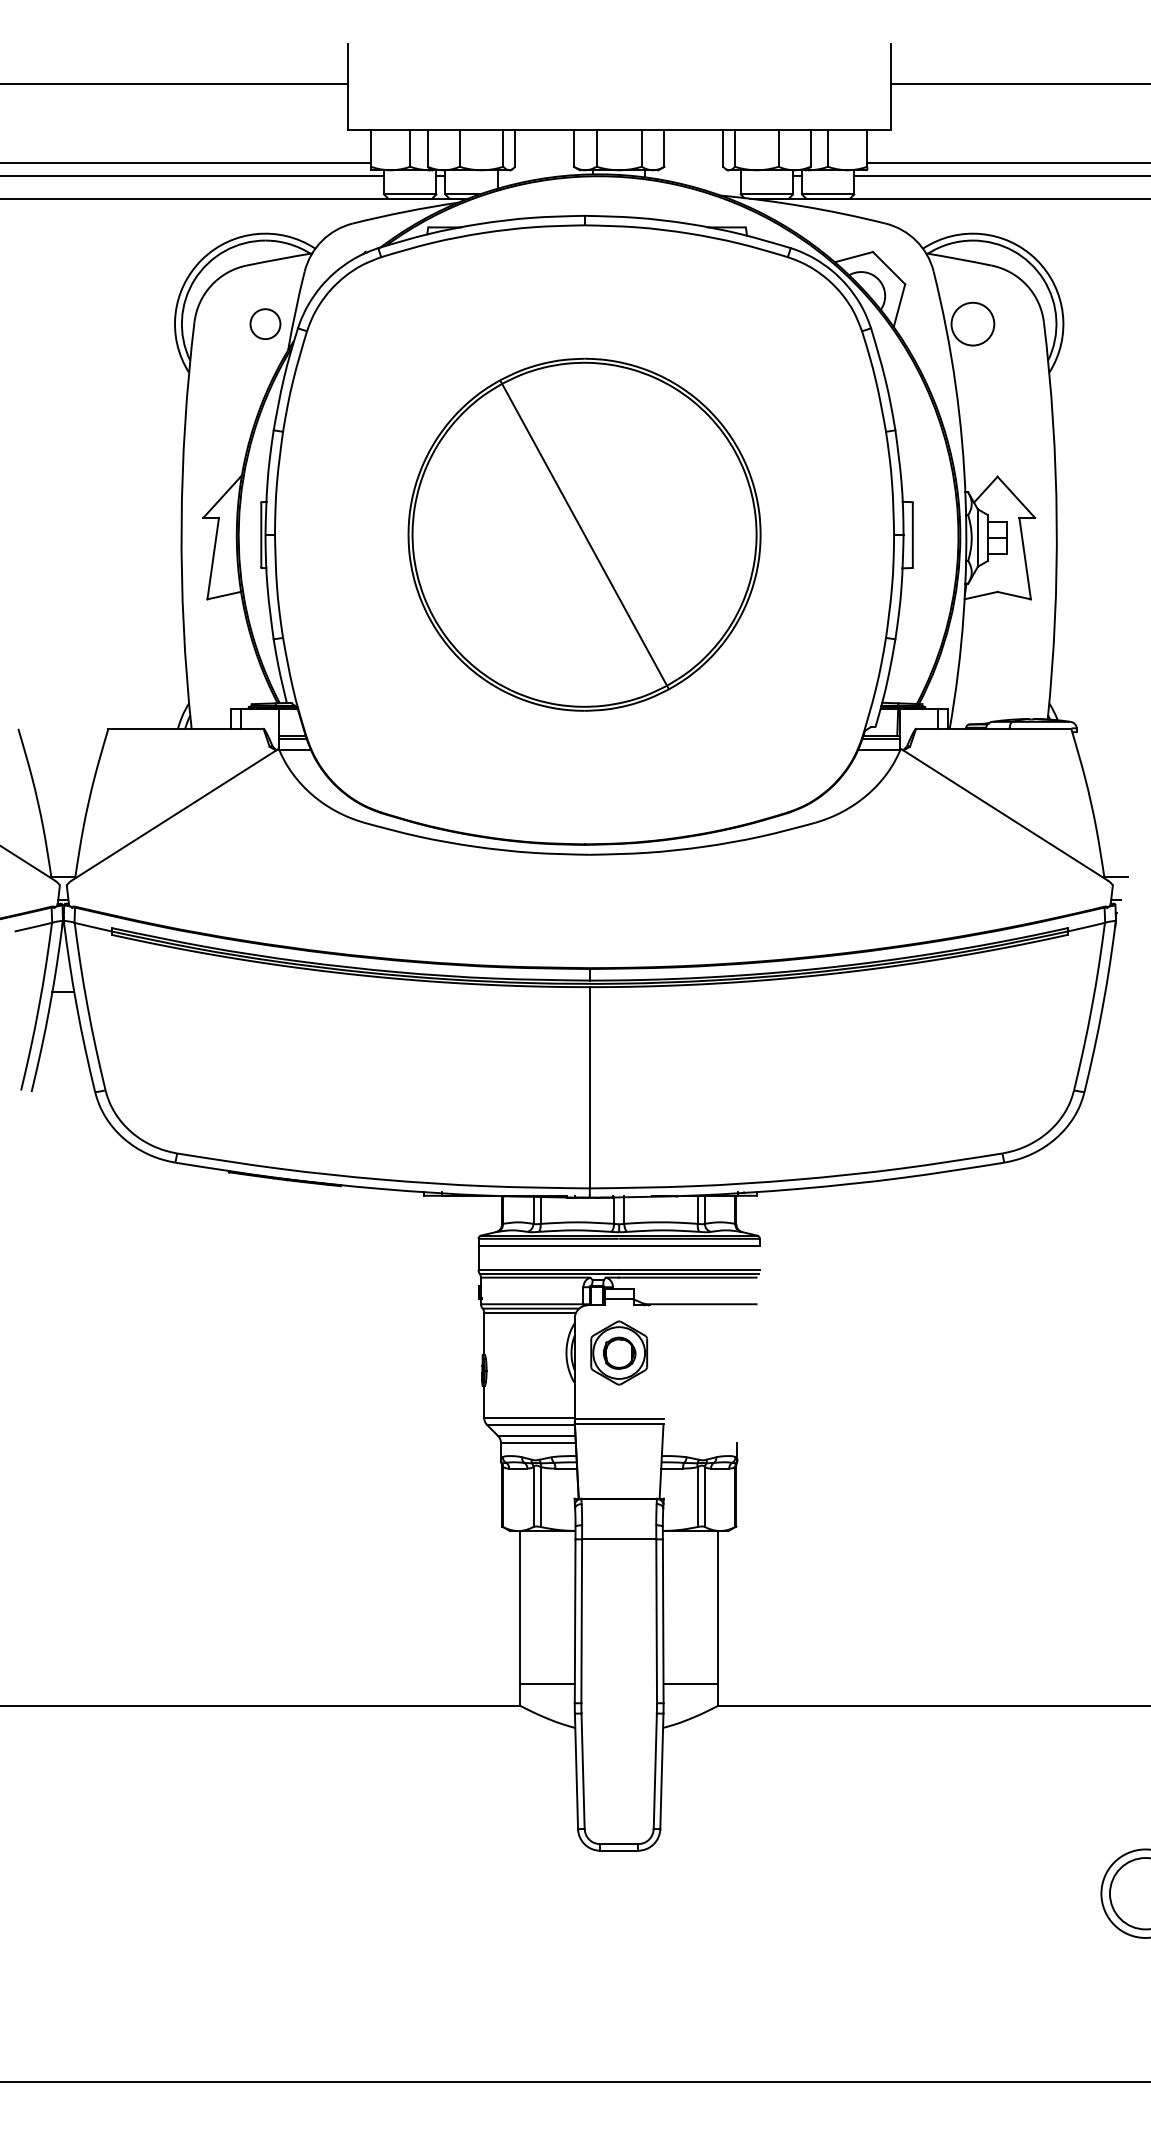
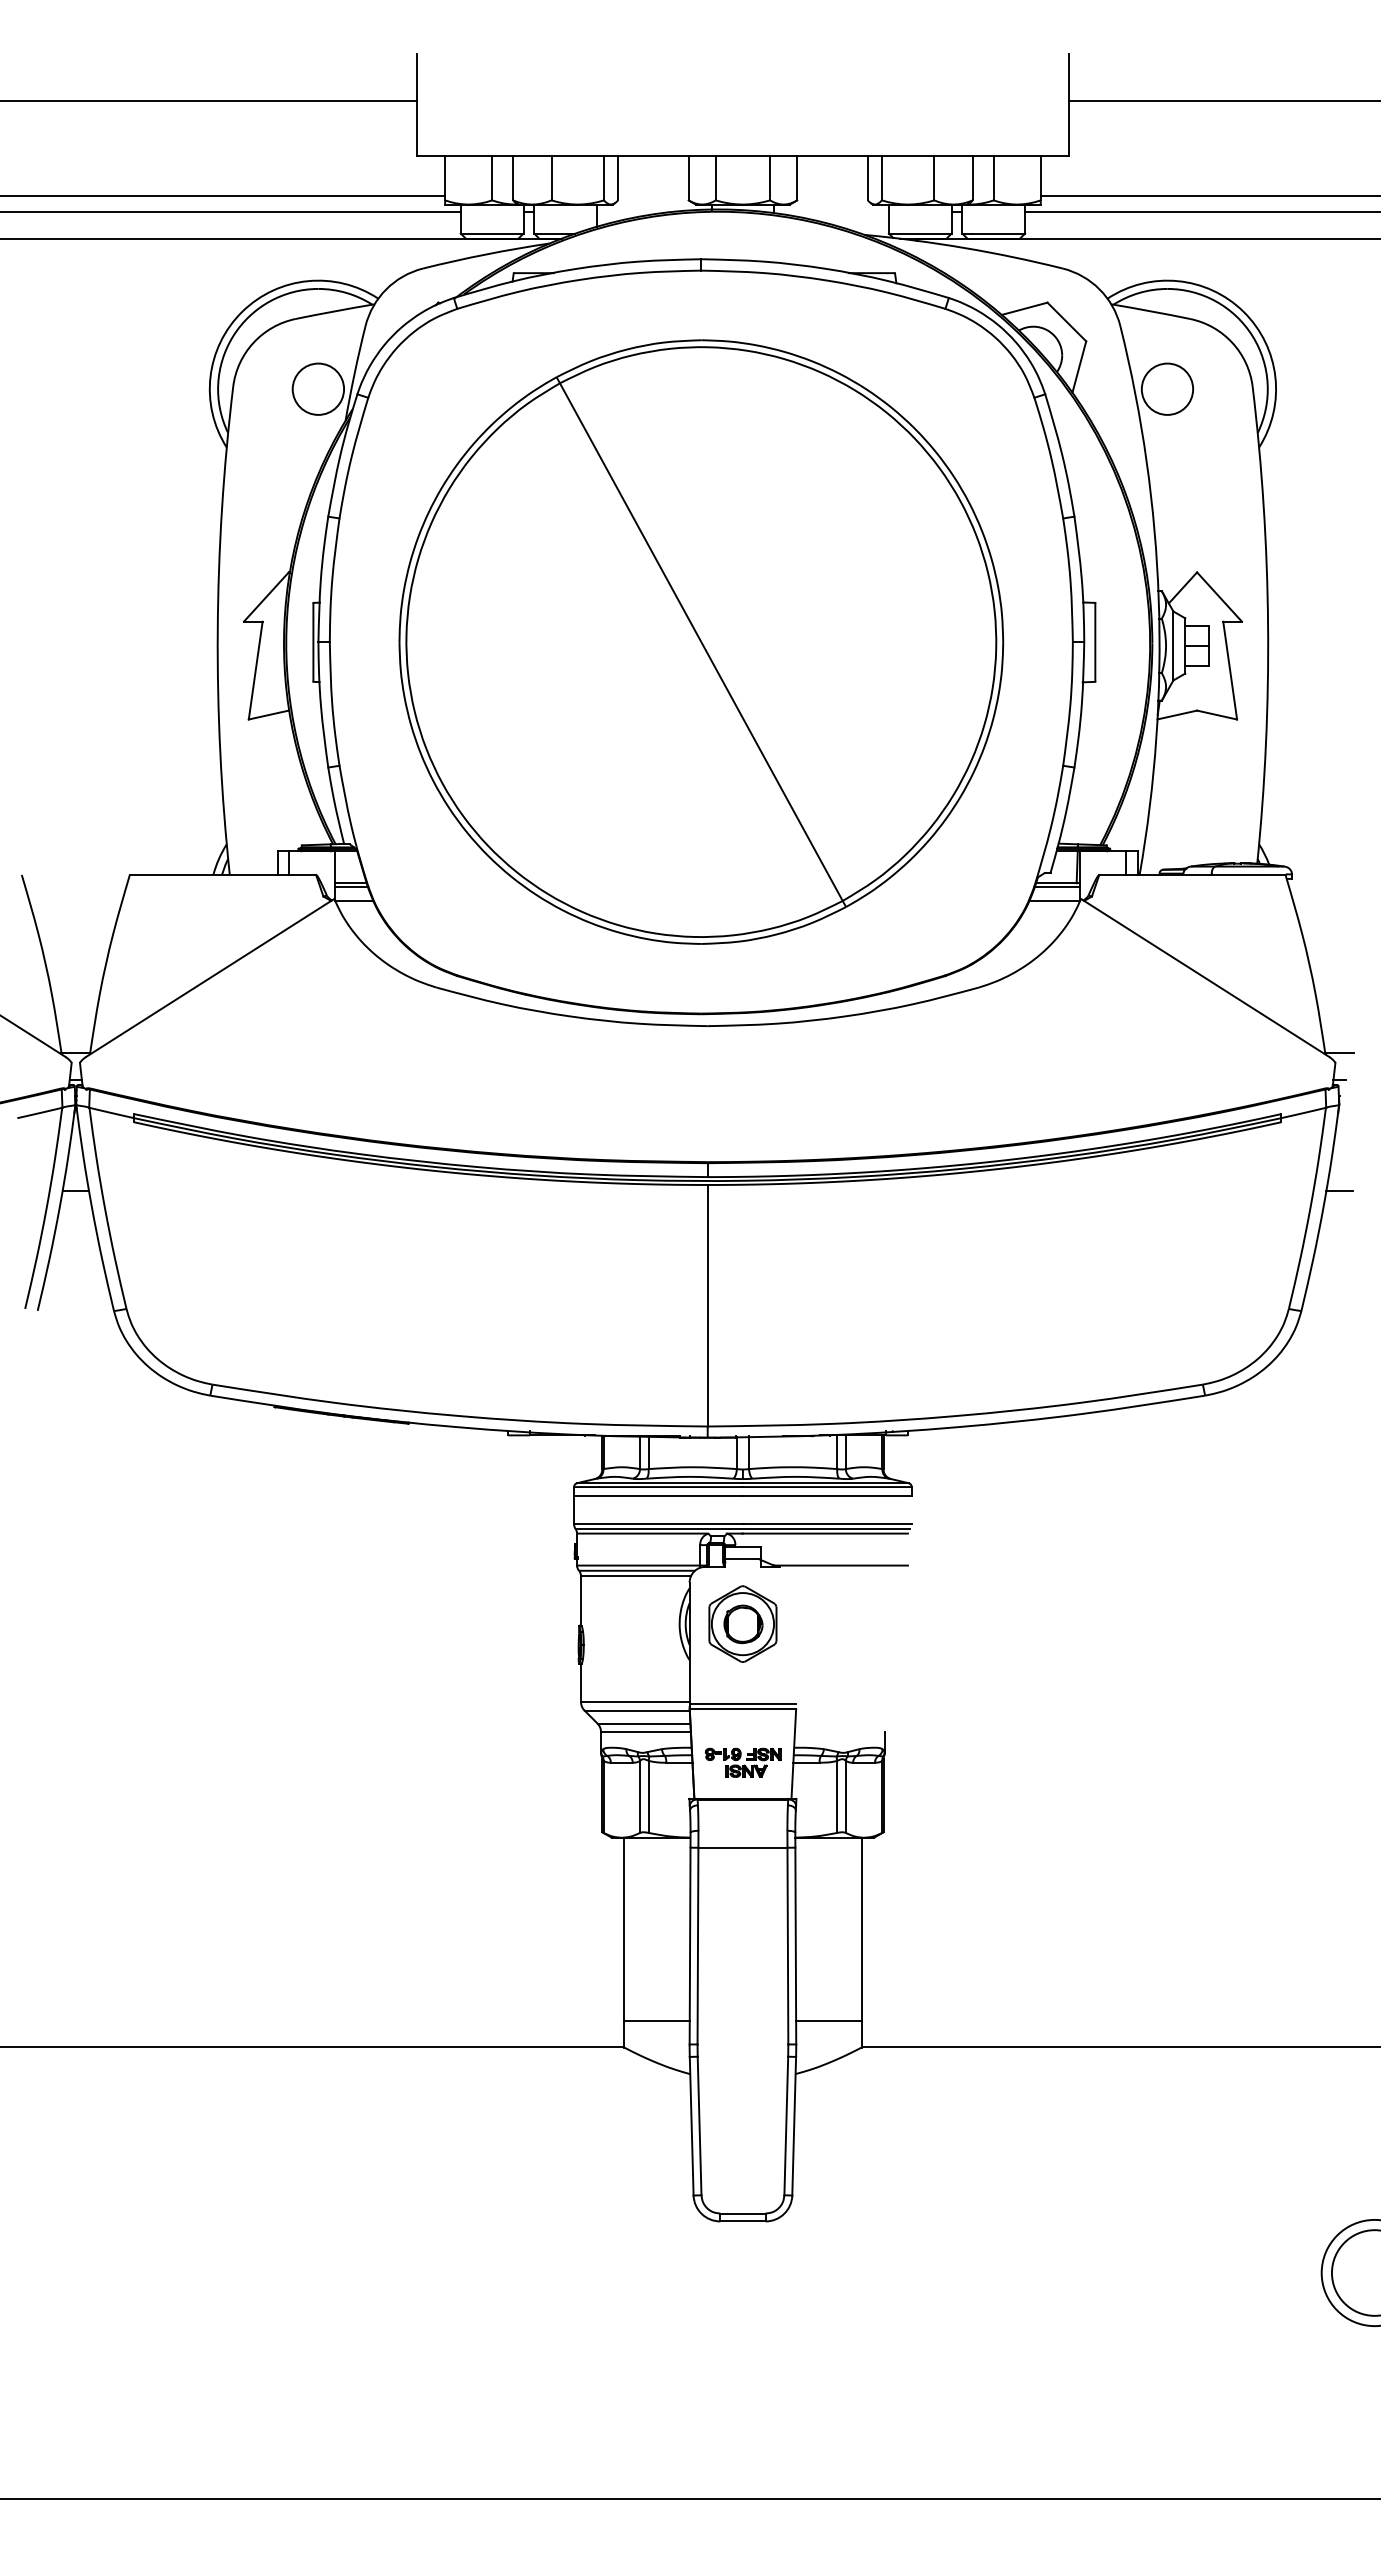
circle: (265, 323) -> (318, 388), size x1.43
part: (584, 534) -> (701, 641), size x1.43
line: (1116, 991) -> (1339, 1190), added
part: (618, 1468) -> (742, 1762), added

